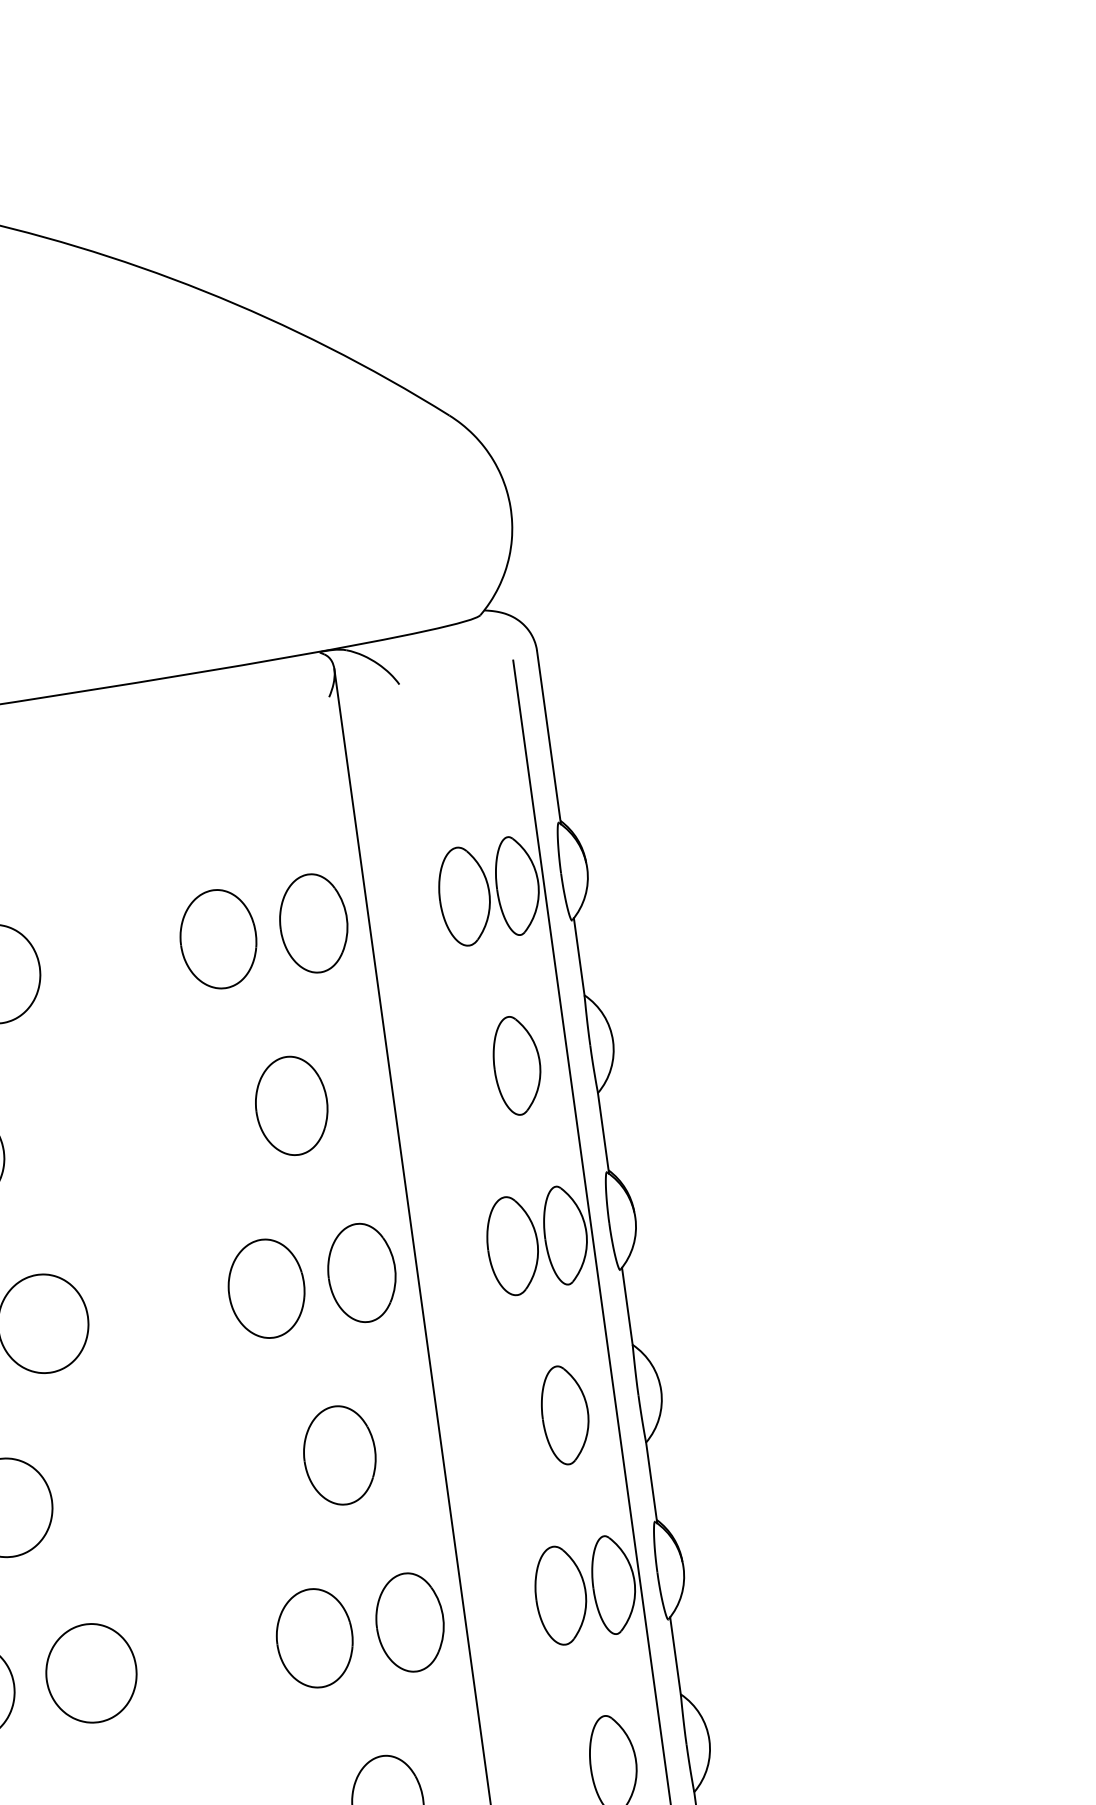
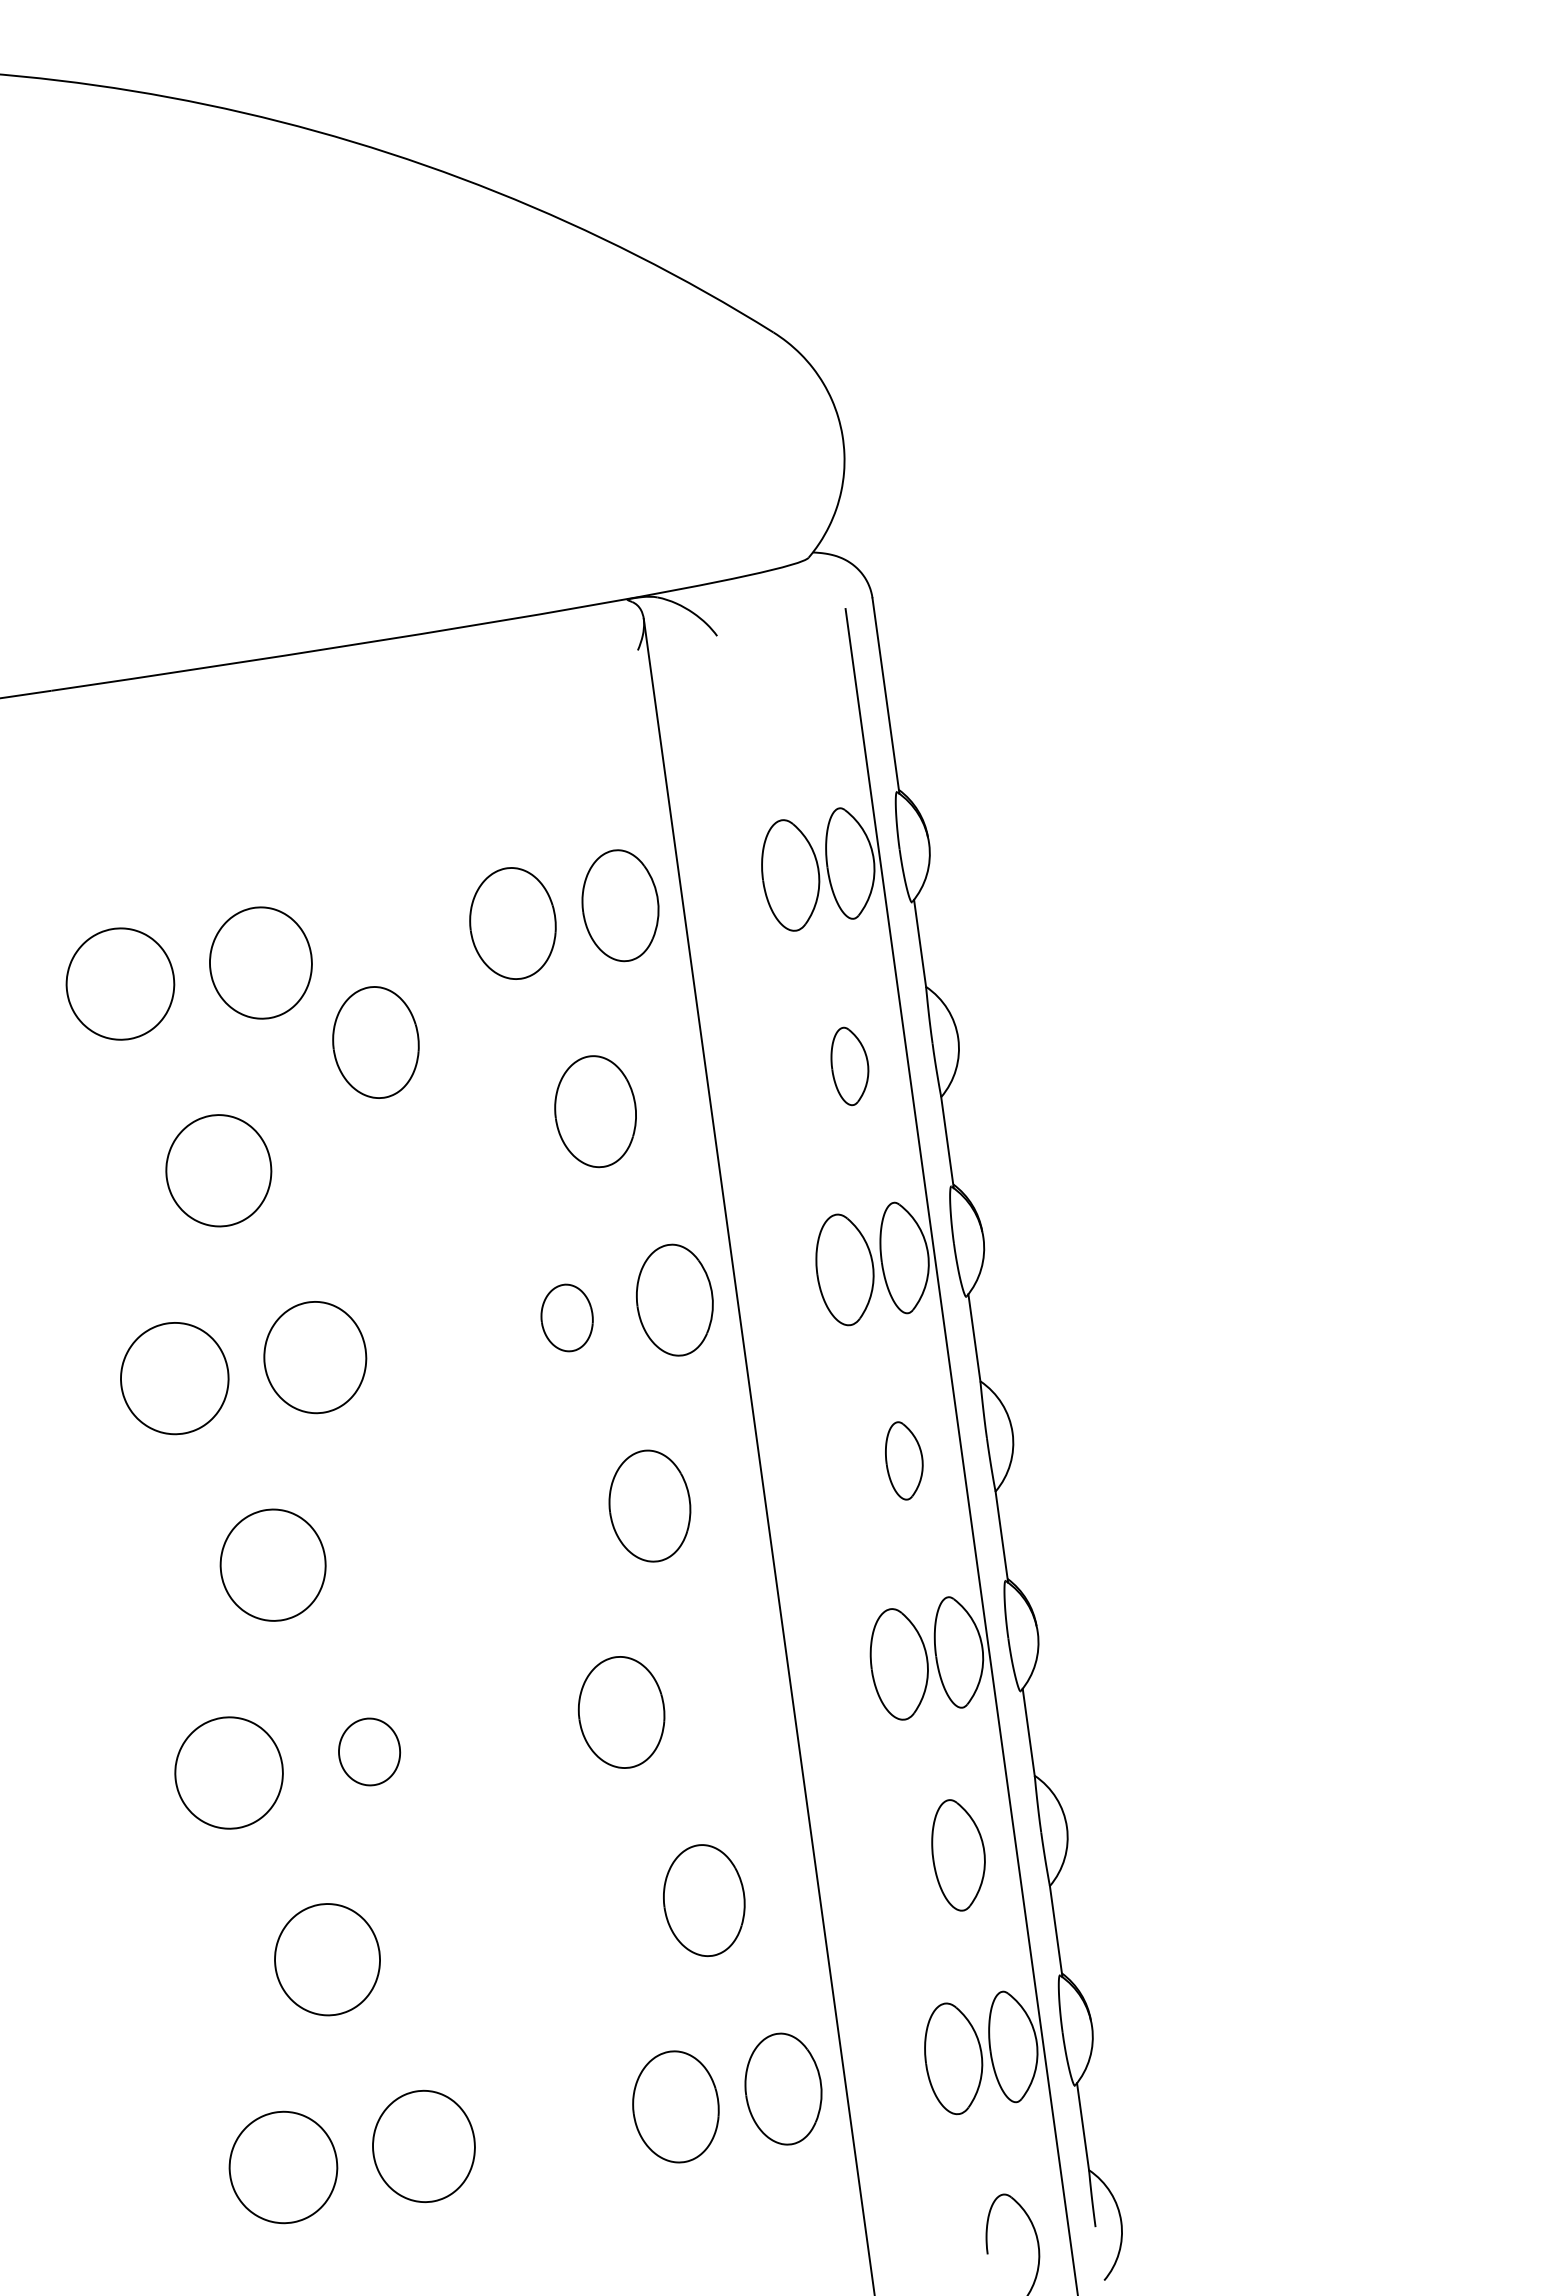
part: (96, 1044) -> (375, 1042), added
part: (516, 1065) -> (849, 1066), size x0.7
part: (265, 1288) -> (566, 1317), size x0.6
part: (565, 1415) -> (904, 1460), size x0.7
part: (410, 1622) -> (729, 1694), removed
part: (91, 1672) -> (369, 1751), size x0.6

